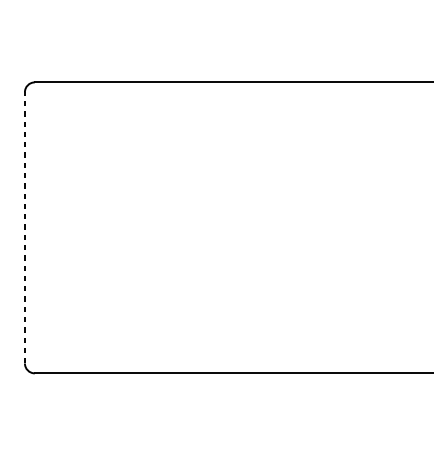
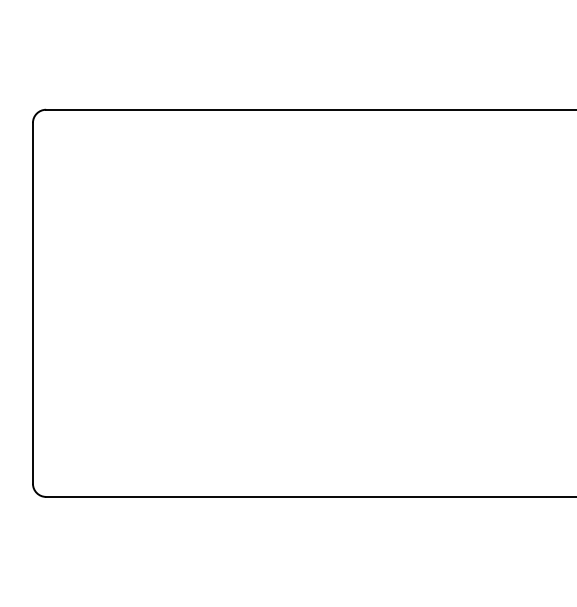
line: (24, 227) -> (32, 302), dashed -> solid

